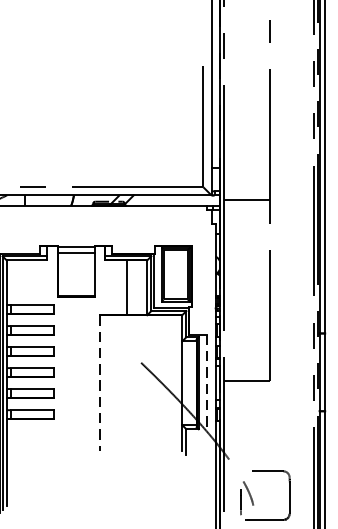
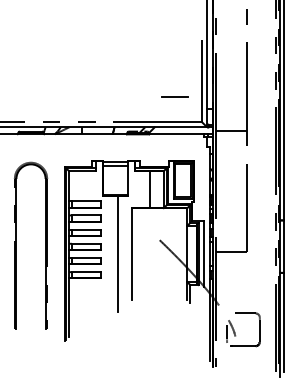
line: (164, 149) -> (175, 96), added
line: (78, 382) -> (117, 253), added
line: (99, 383) -> (131, 254), dashed -> solid
line: (207, 383) -> (204, 254), dashed -> solid

